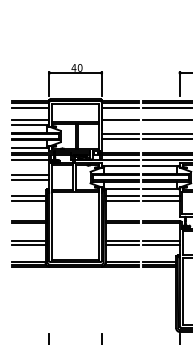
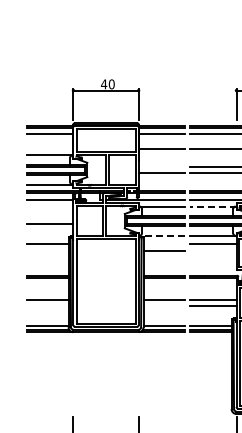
line: (30, 120) -> (49, 149), removed
line: (119, 134) -> (161, 167), removed
line: (160, 165) -> (212, 206), solid -> dashed
line: (30, 175) -> (49, 218), removed
line: (120, 189) -> (162, 235), solid -> dashed
line: (122, 196) -> (164, 244), removed
line: (28, 201) -> (47, 250), removed
line: (161, 201) -> (213, 250), removed
line: (28, 245) -> (47, 305), removed
line: (122, 245) -> (164, 305), removed

